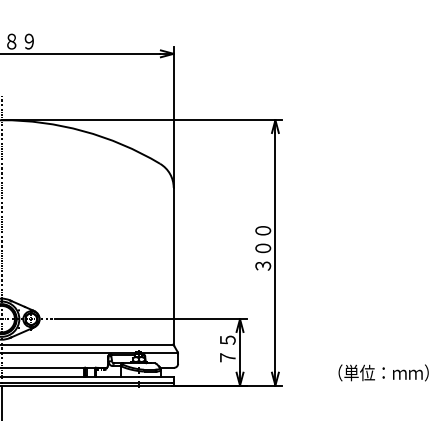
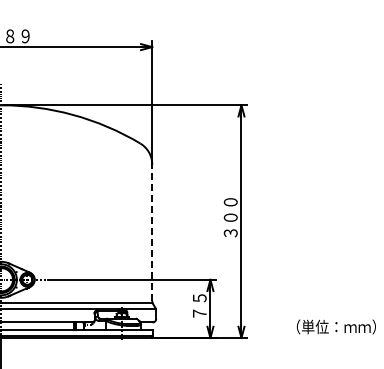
line: (173, 265) -> (152, 232), solid -> dashed

